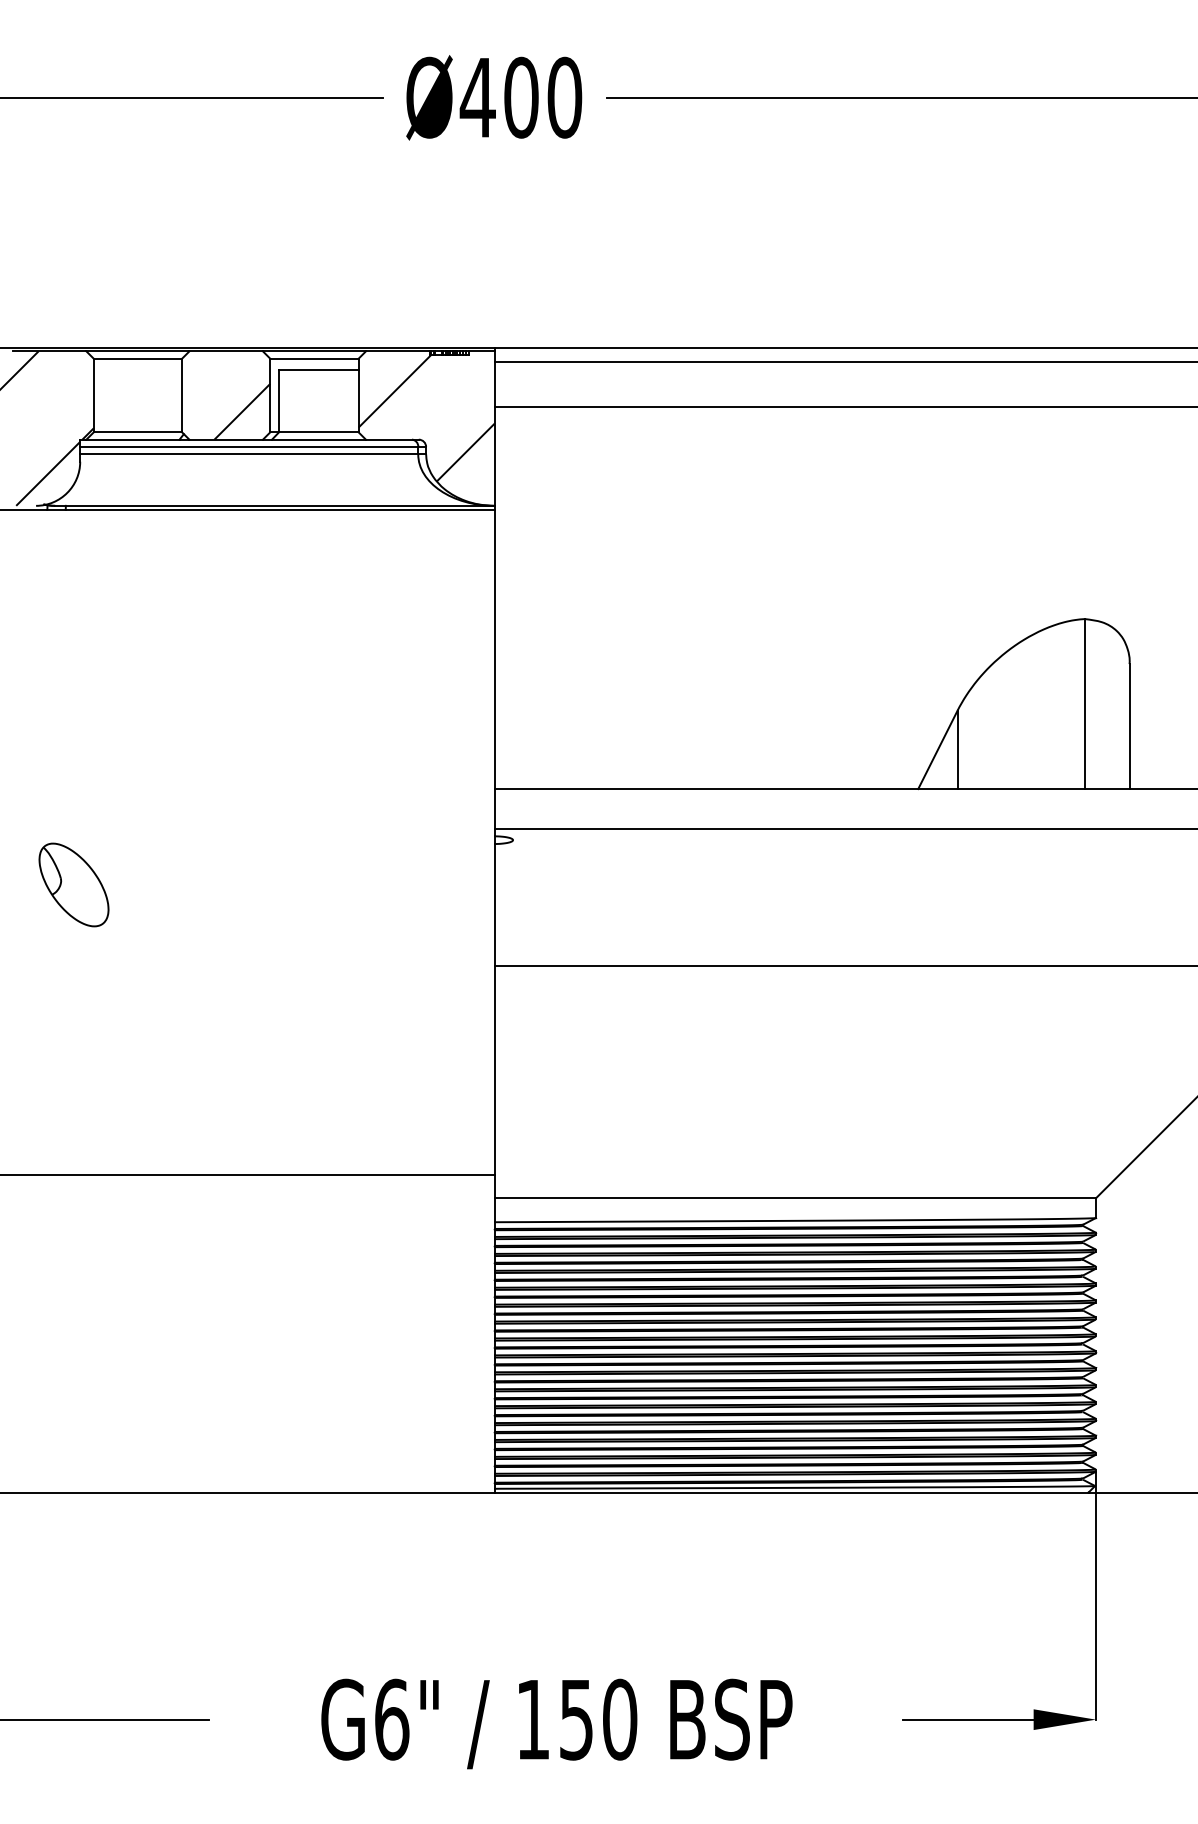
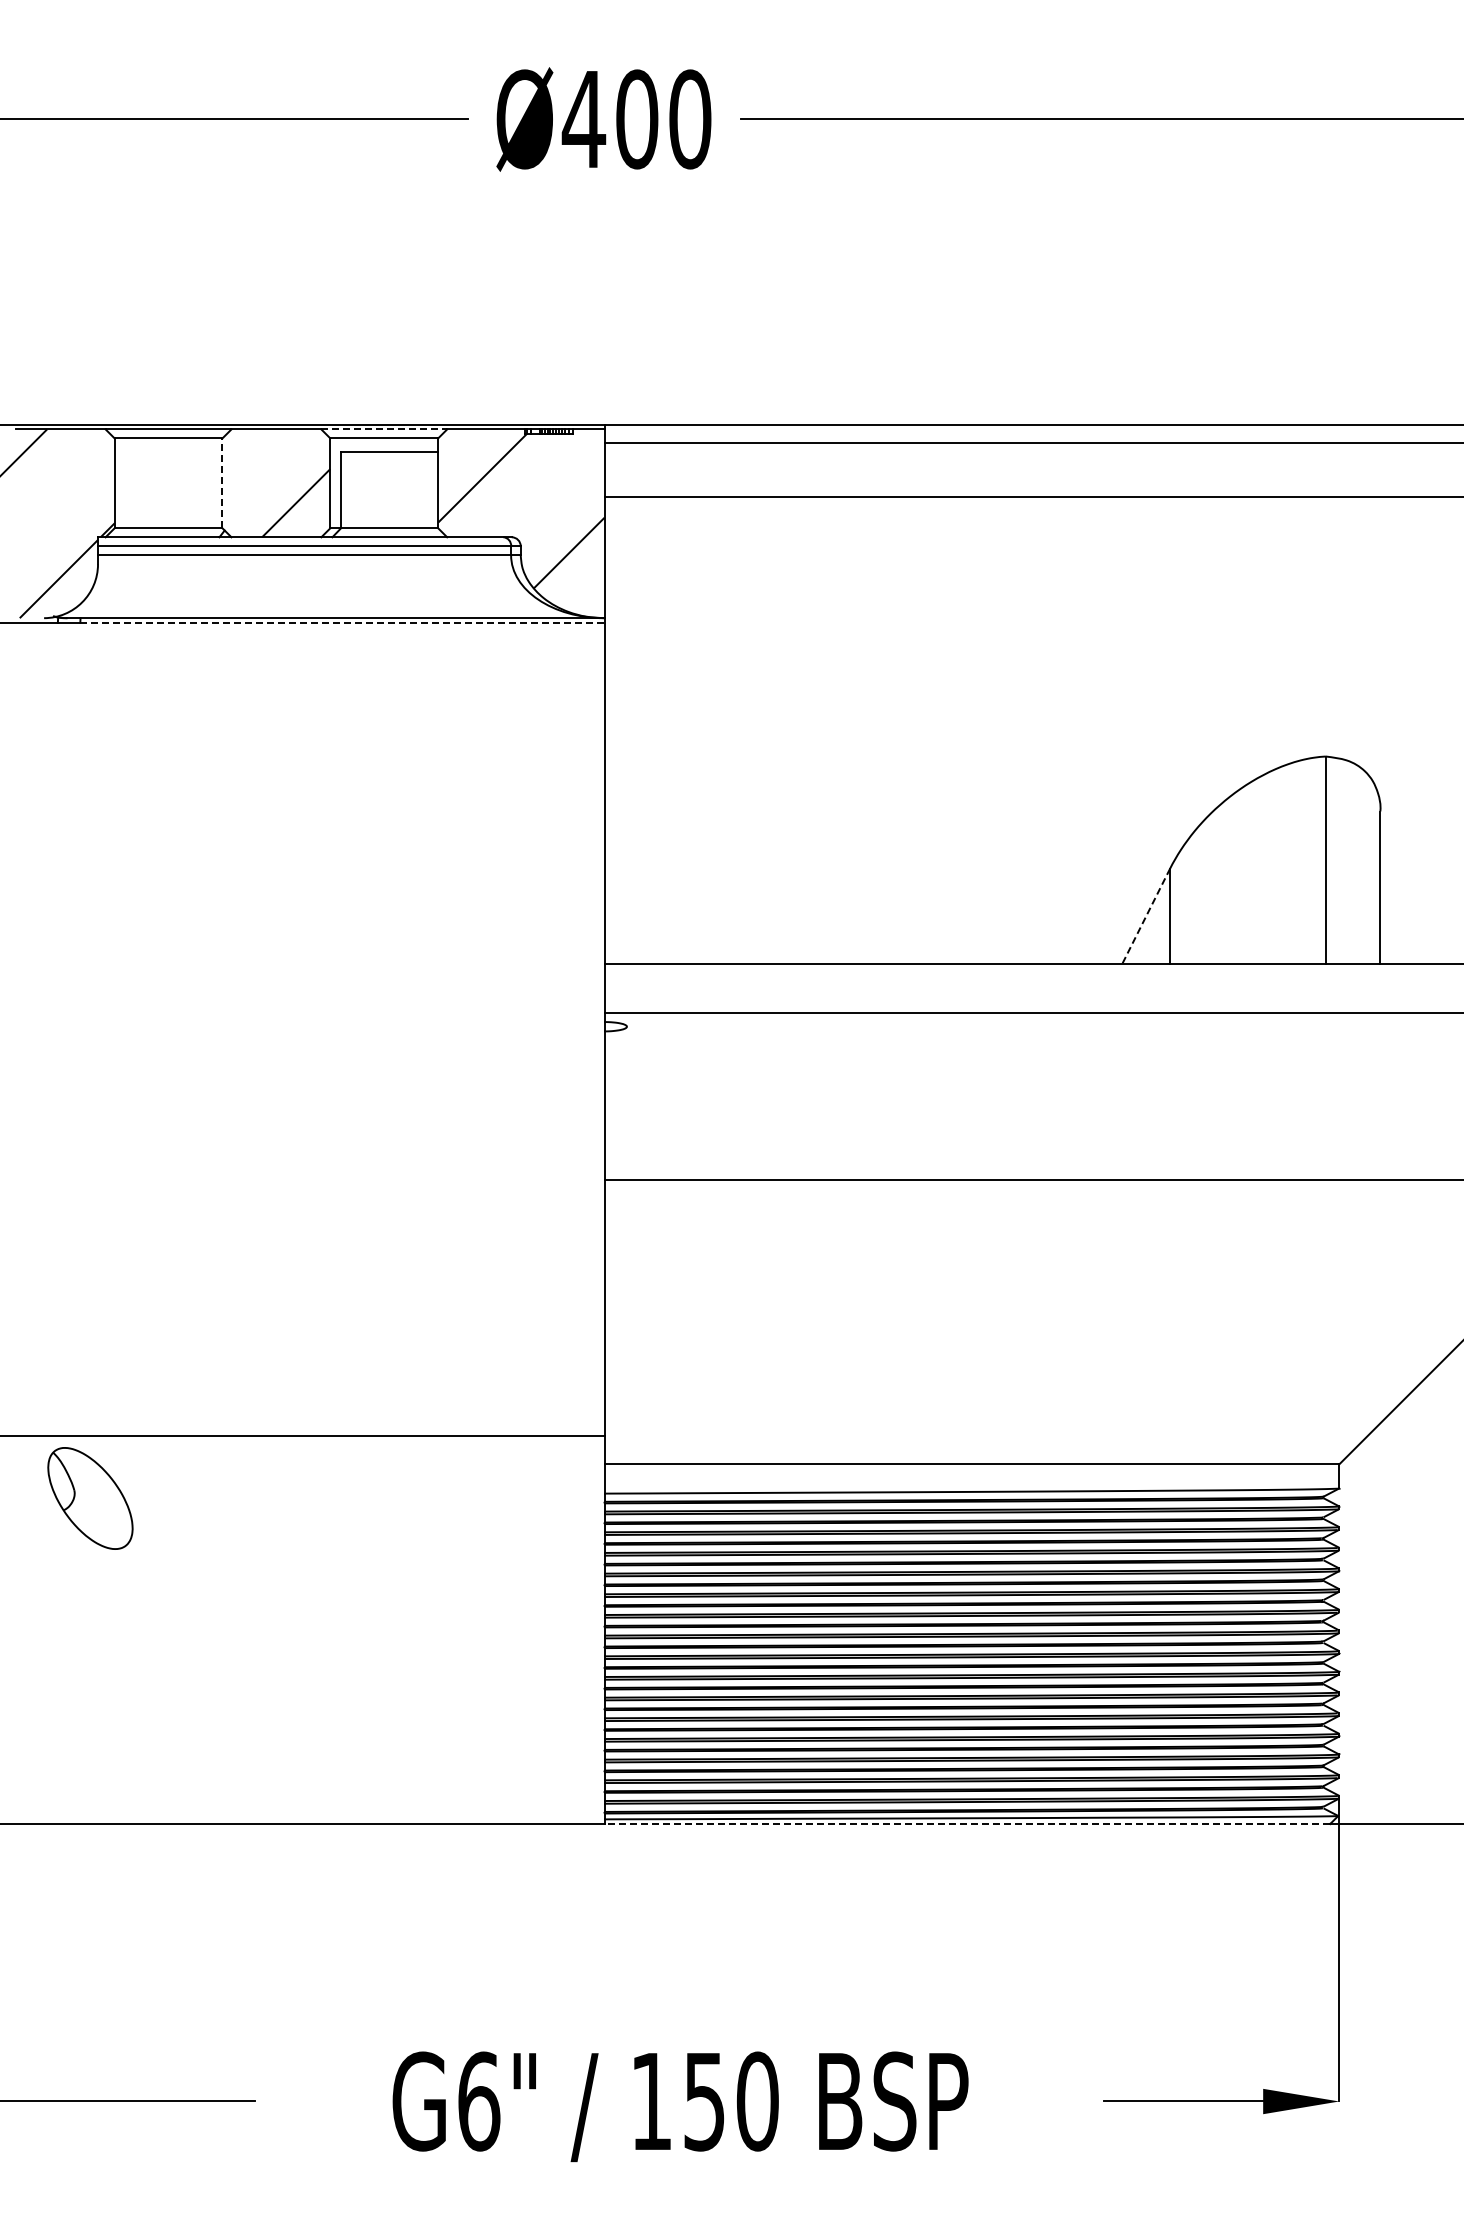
line: (314, 351) -> (384, 429), solid -> dashed
line: (182, 395) -> (222, 483), solid -> dashed
line: (280, 509) -> (342, 622), solid -> dashed
line: (938, 749) -> (1146, 916), solid -> dashed
part: (74, 884) -> (90, 1498), moved
line: (791, 1492) -> (967, 1823), solid -> dashed

